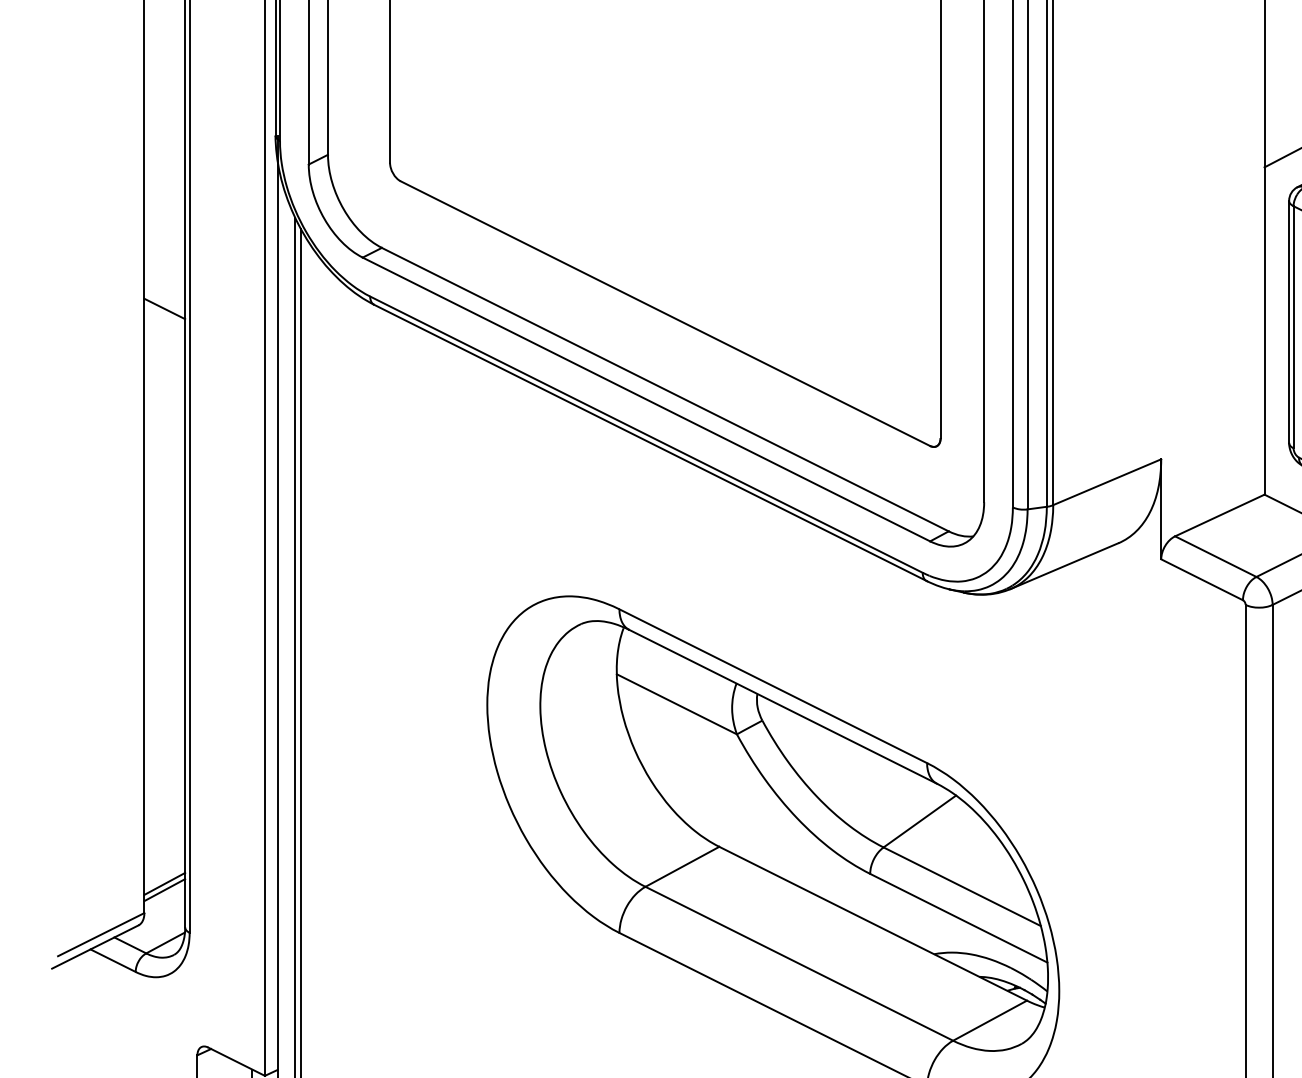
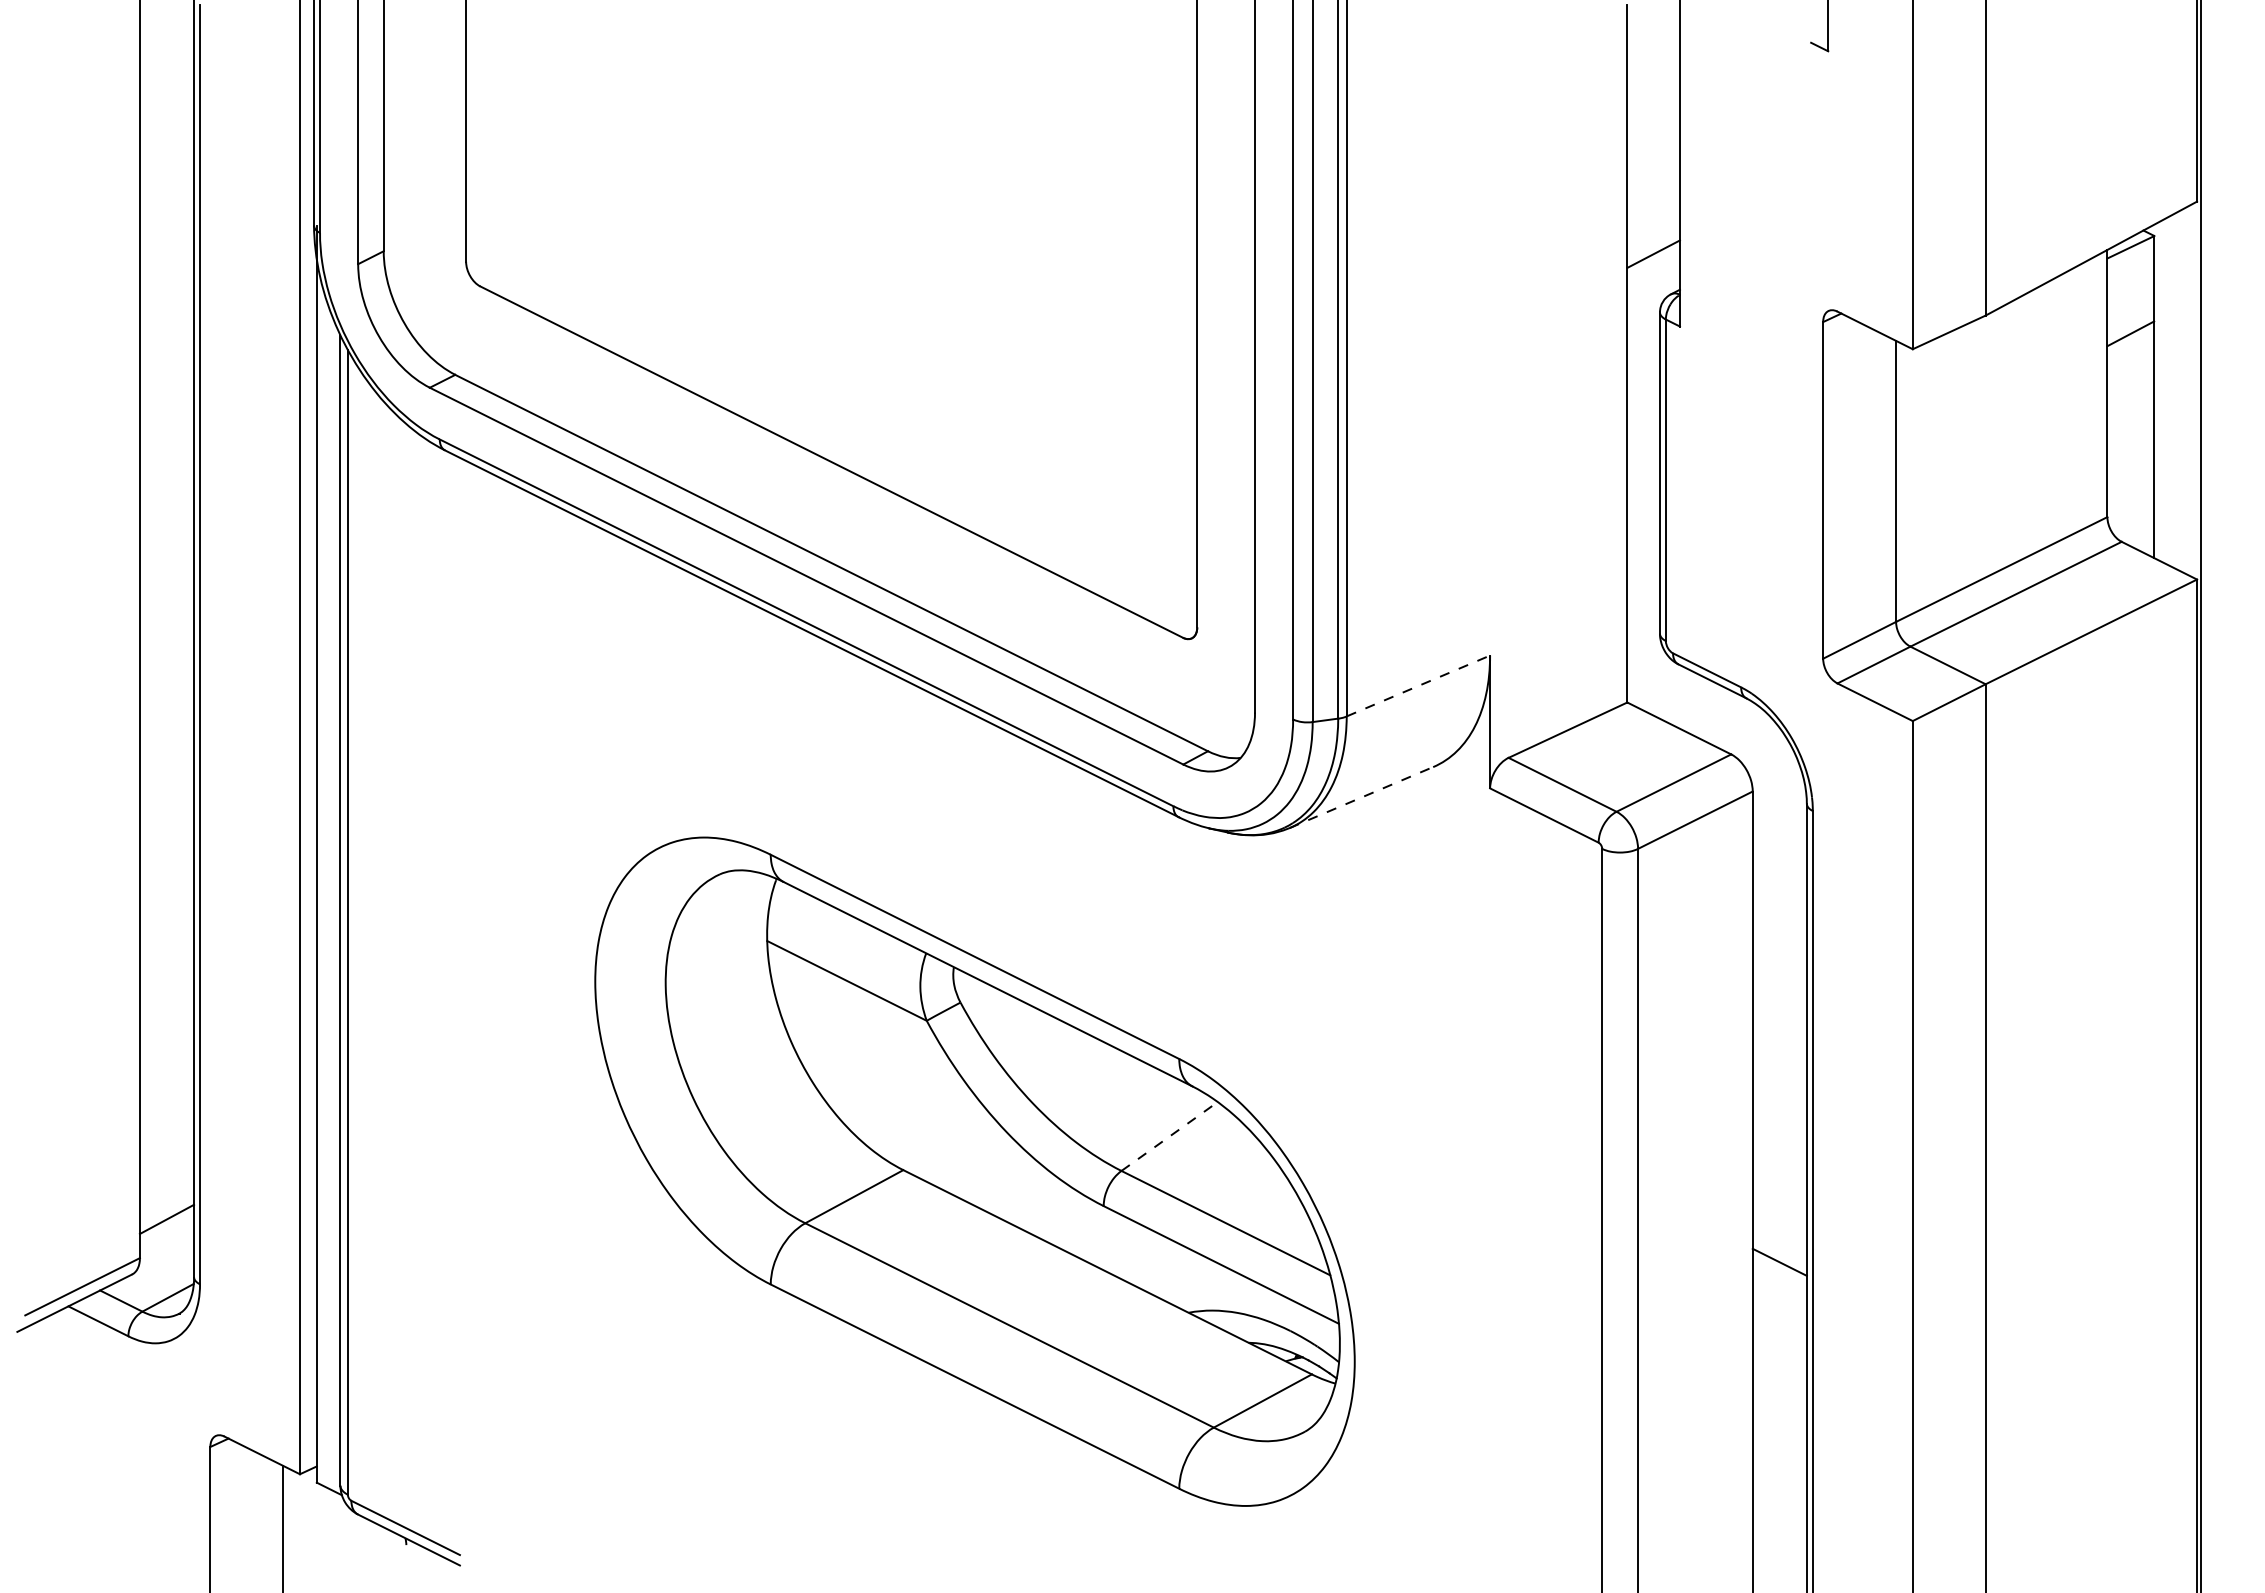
line: (164, 308) -> (166, 455), removed
line: (1107, 481) -> (1418, 685), solid -> dashed
line: (1064, 566) -> (1361, 797), solid -> dashed
line: (920, 821) -> (1170, 1136), solid -> dashed
line: (164, 890) -> (166, 1227), removed

